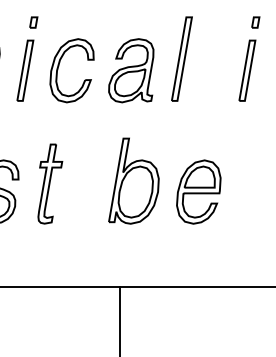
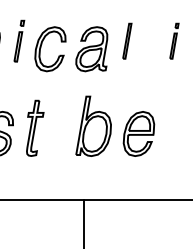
part: (27, 59) -> (19, 41), size x0.7
part: (182, 59) -> (127, 41), size x0.6
part: (249, 59) -> (174, 41), size x0.6

